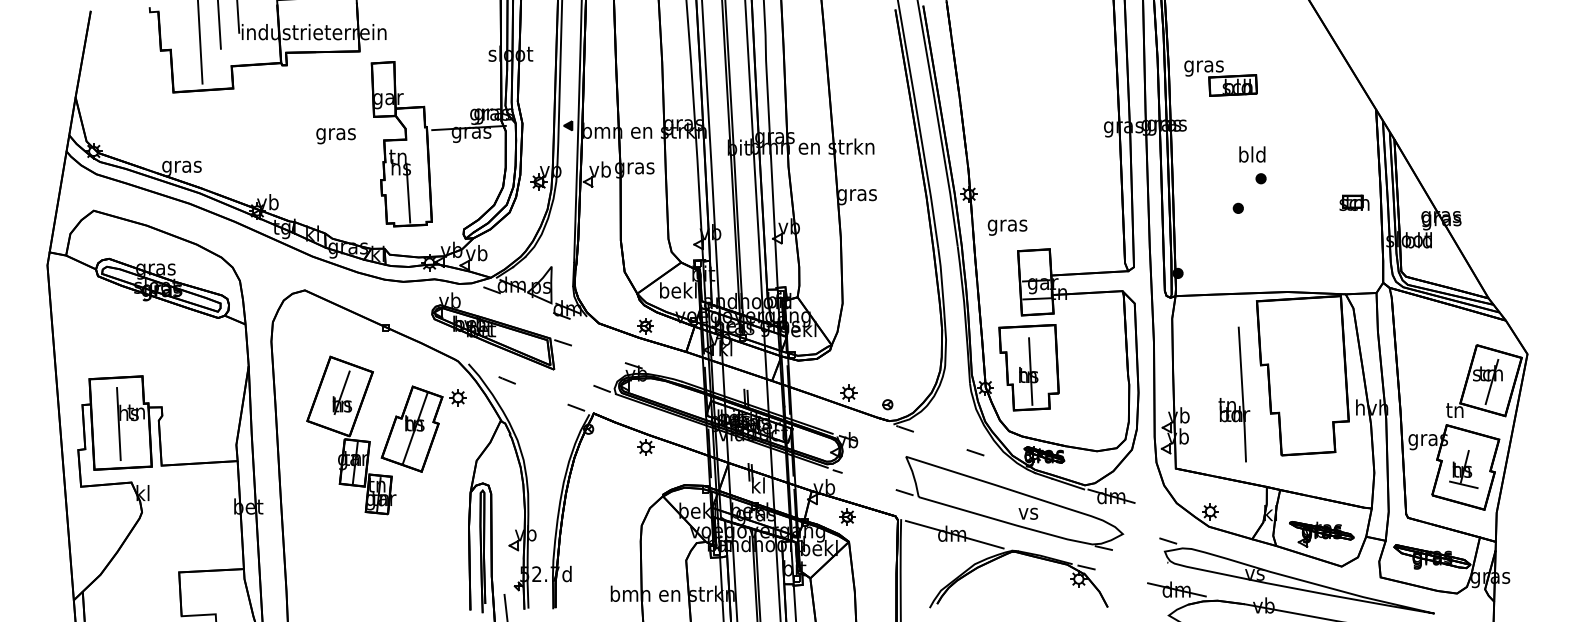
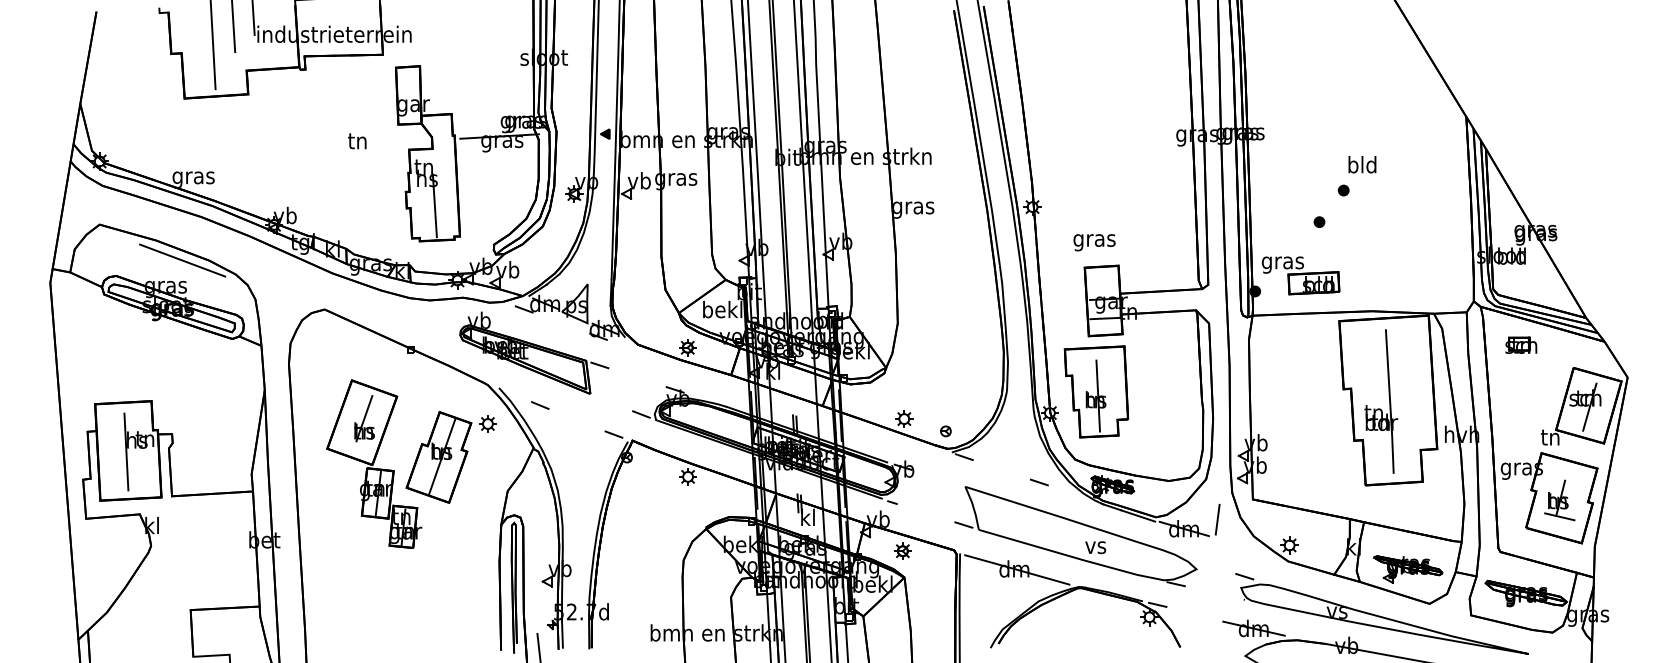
part: (1220, 78) -> (1300, 275), moved
text: (335, 134) -> (357, 143), gras -> tn
text: (1252, 154) -> (1362, 164), moved
part: (1354, 202) -> (1521, 344), moved
text: (1007, 227) -> (1094, 242), moved
line: (171, 244) -> (182, 260), added
part: (1233, 401) -> (1380, 408), moved
line: (1142, 487) -> (1217, 519), added

